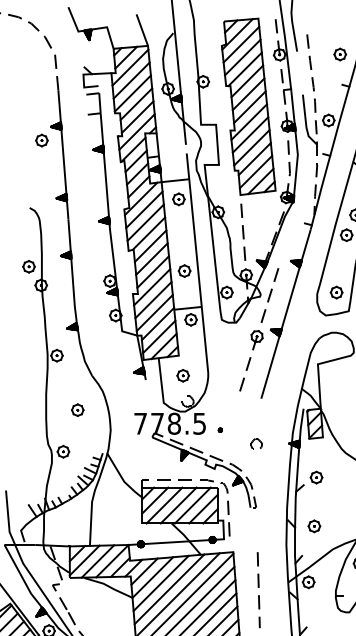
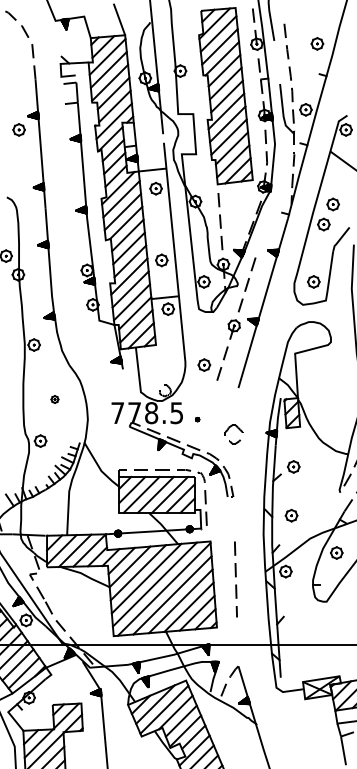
part: (183, 375) -> (204, 364), moved
part: (77, 410) -> (54, 399), size x0.6
part: (256, 443) -> (233, 432), size x1.6

